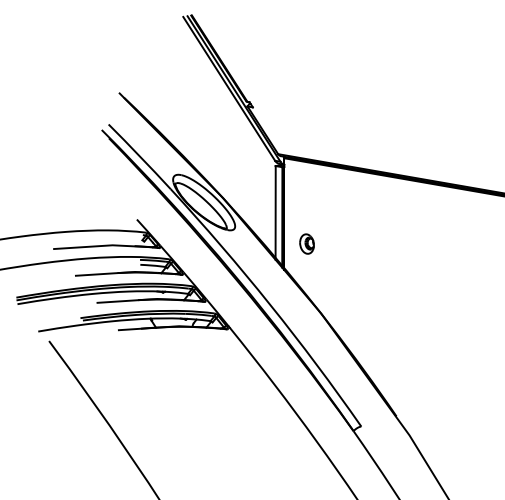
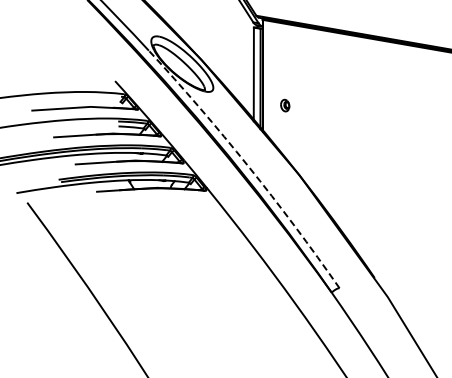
part: (306, 243) -> (284, 105), size x0.6
arc: (270, 304) -> (248, 166), solid -> dashed

